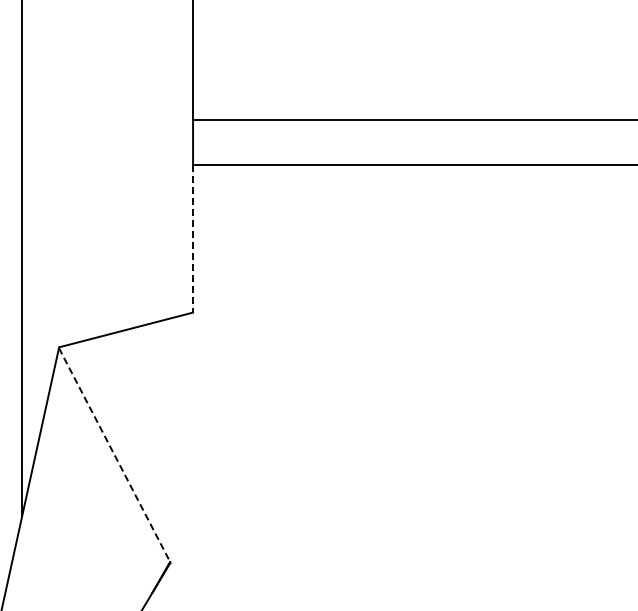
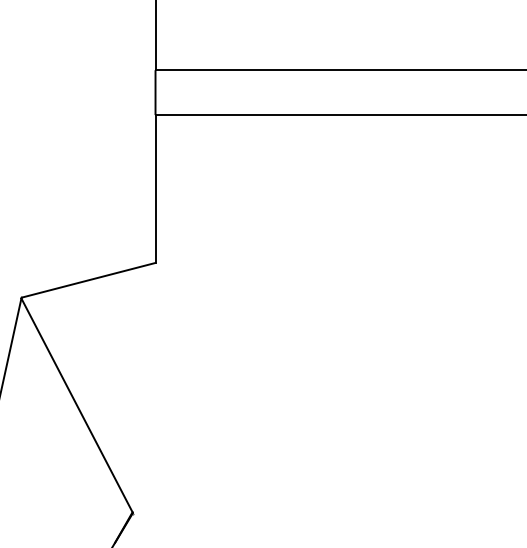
line: (193, 238) -> (155, 188), dashed -> solid
line: (114, 455) -> (76, 405), dashed -> solid

